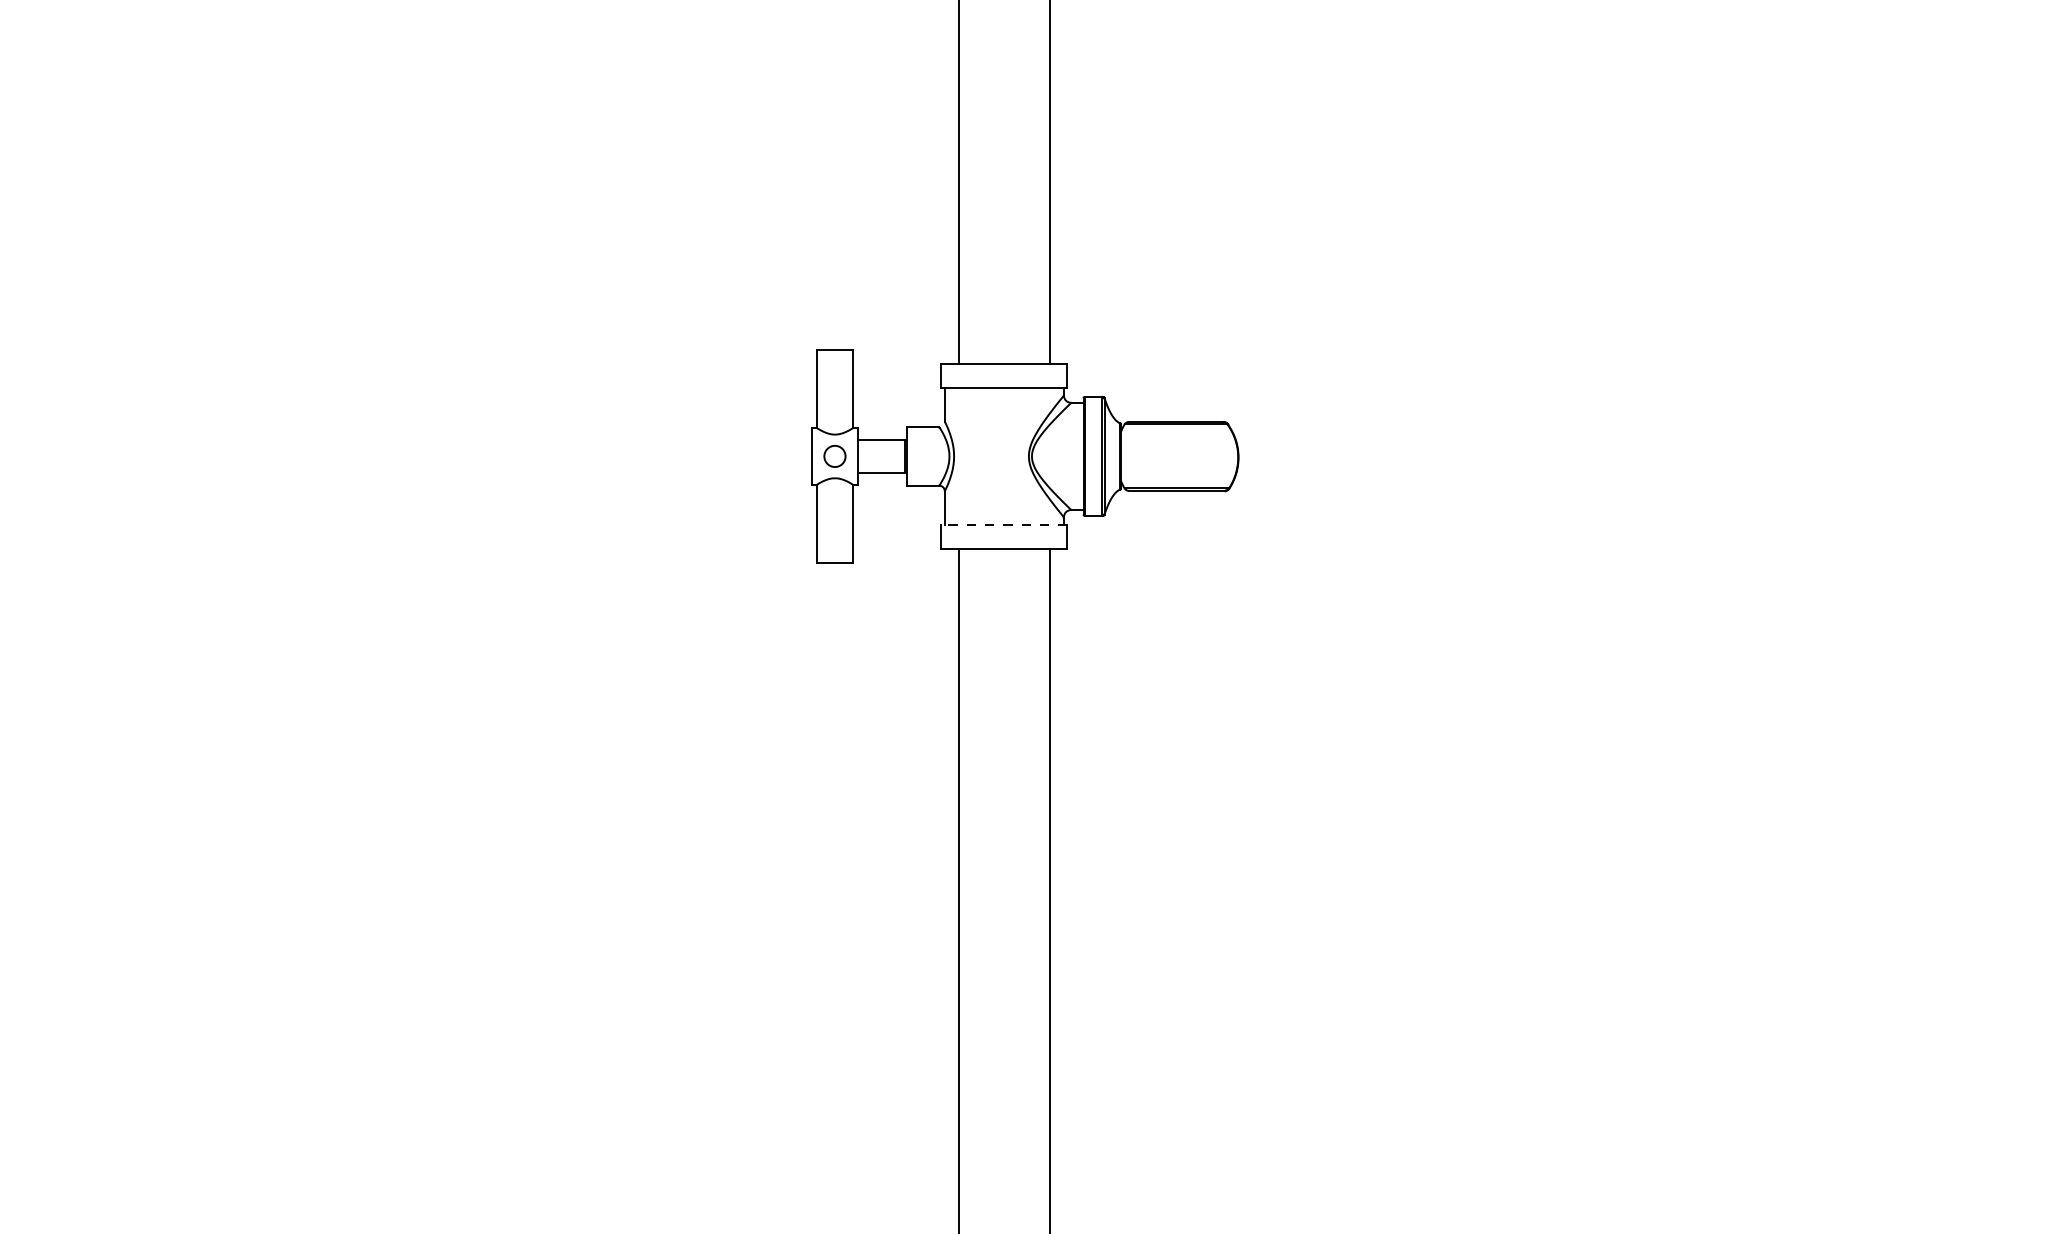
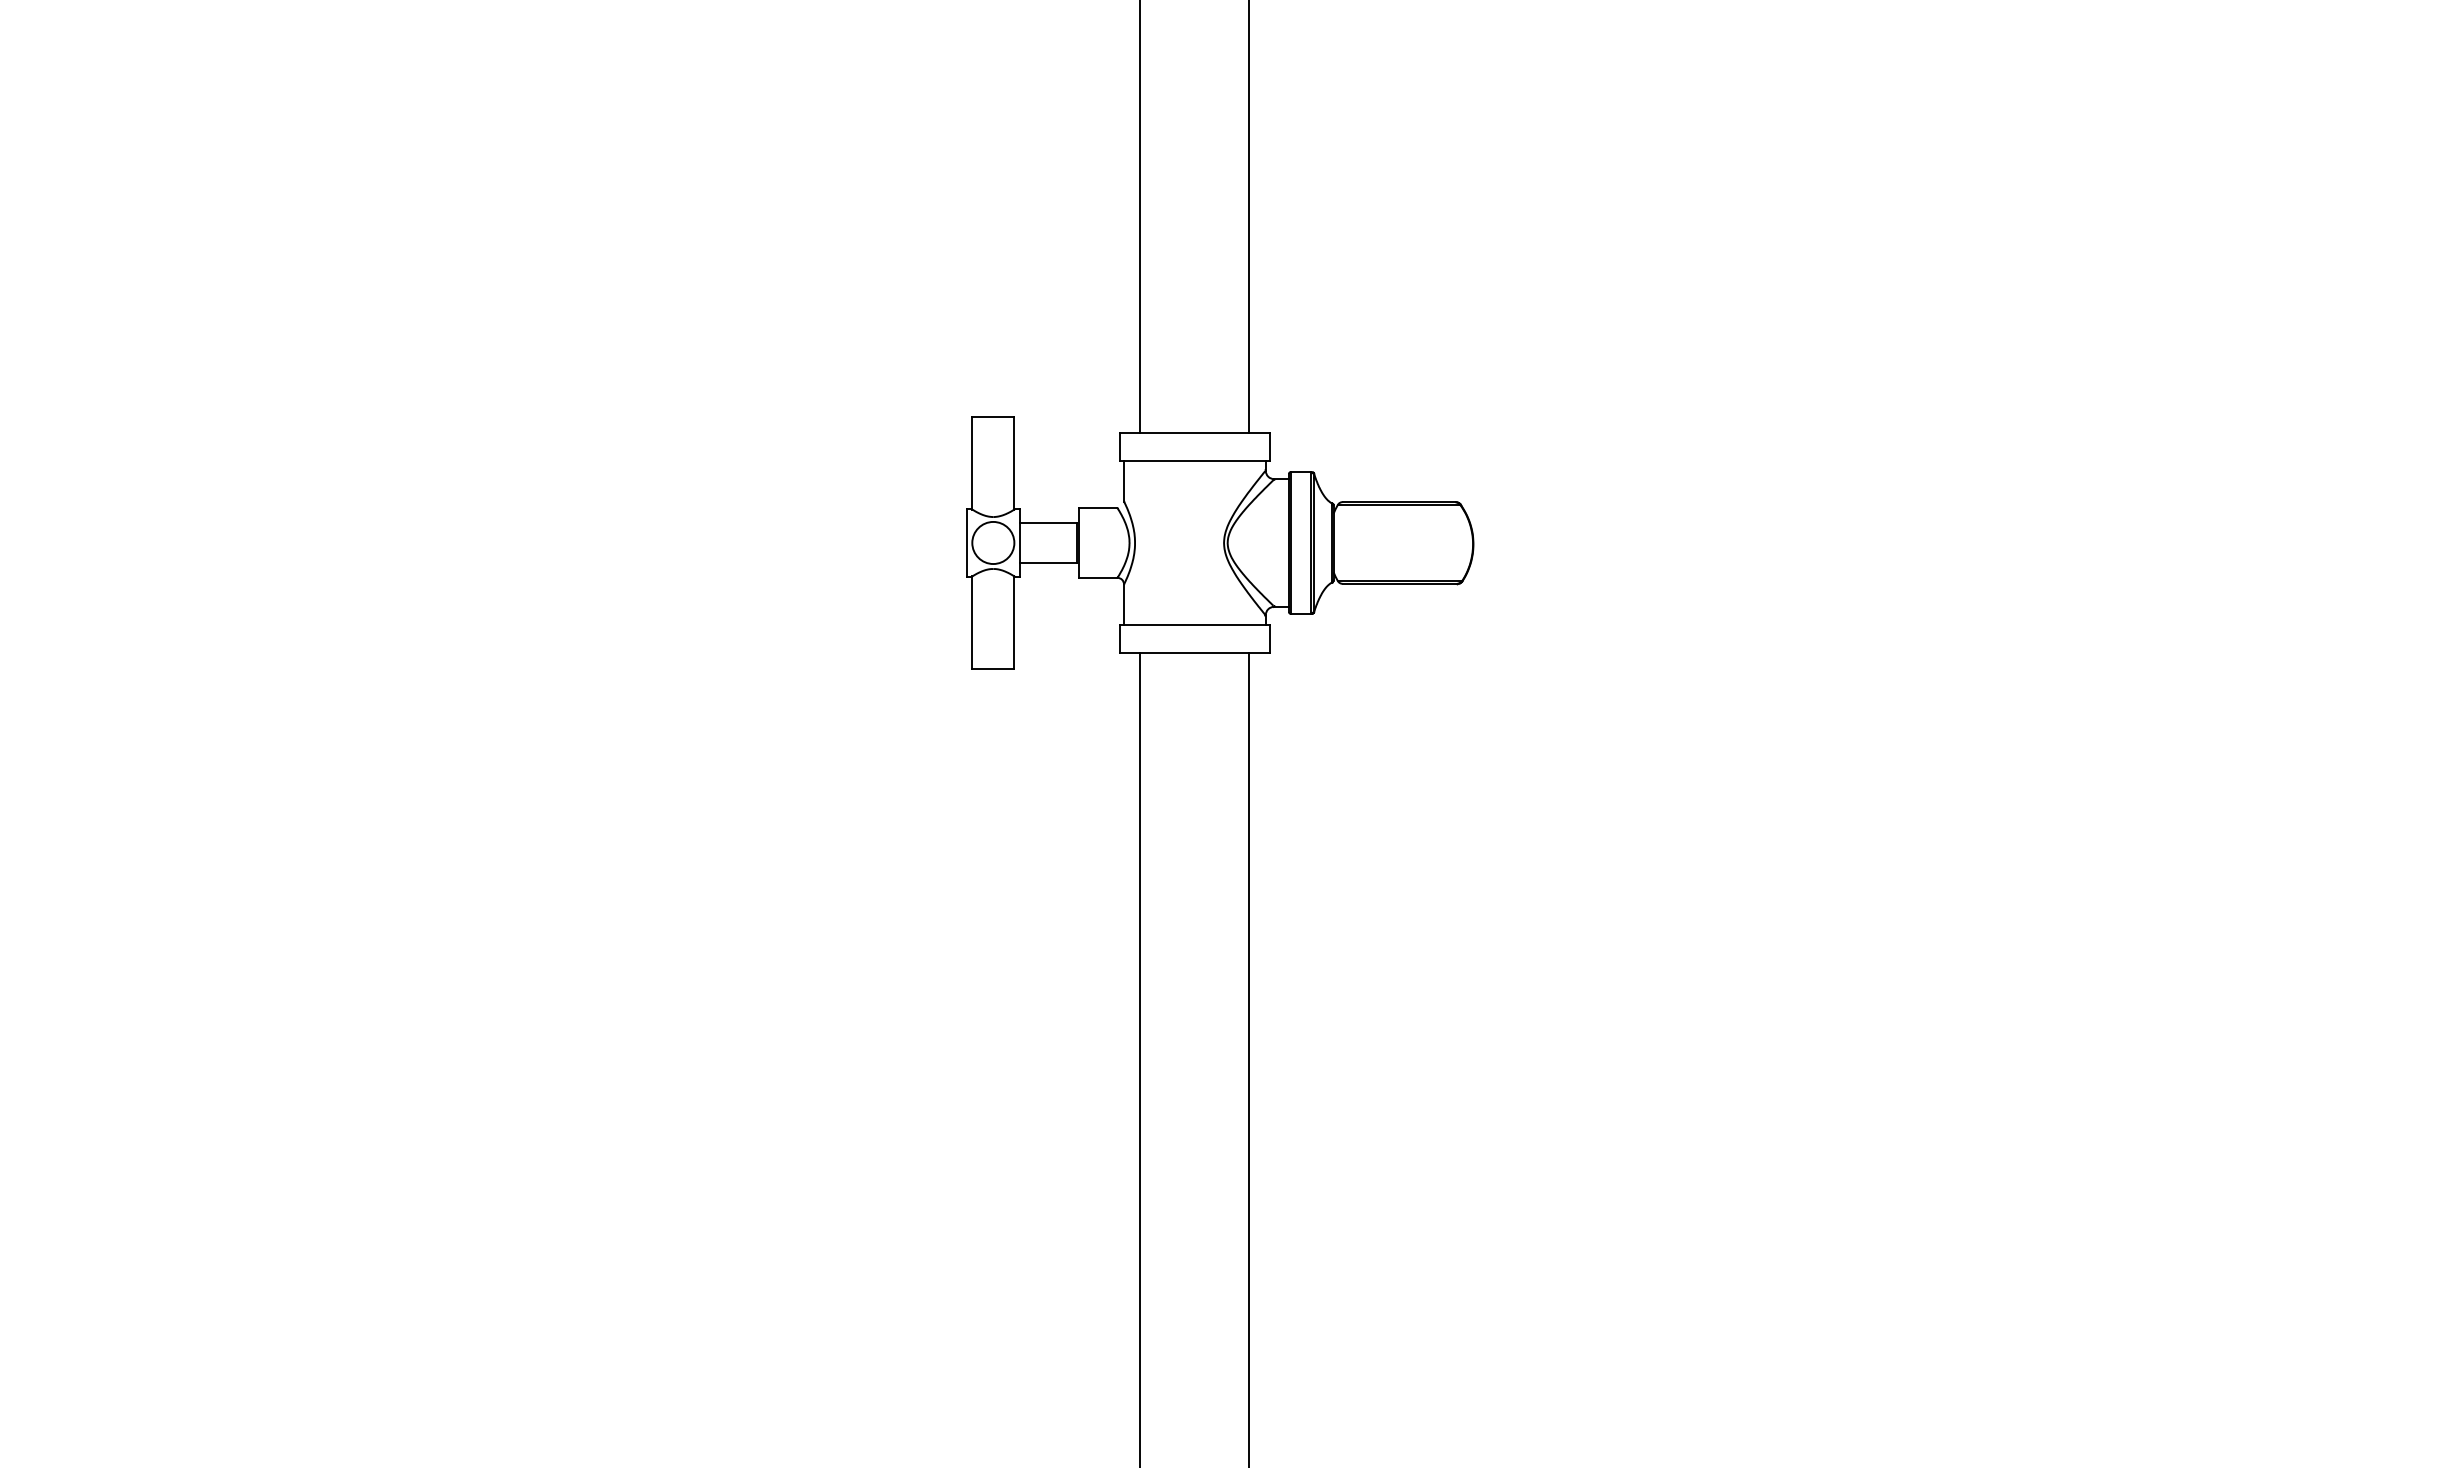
circle: (835, 456) -> (993, 542), size x1.67
line: (1004, 524) -> (1194, 624), dashed -> solid

